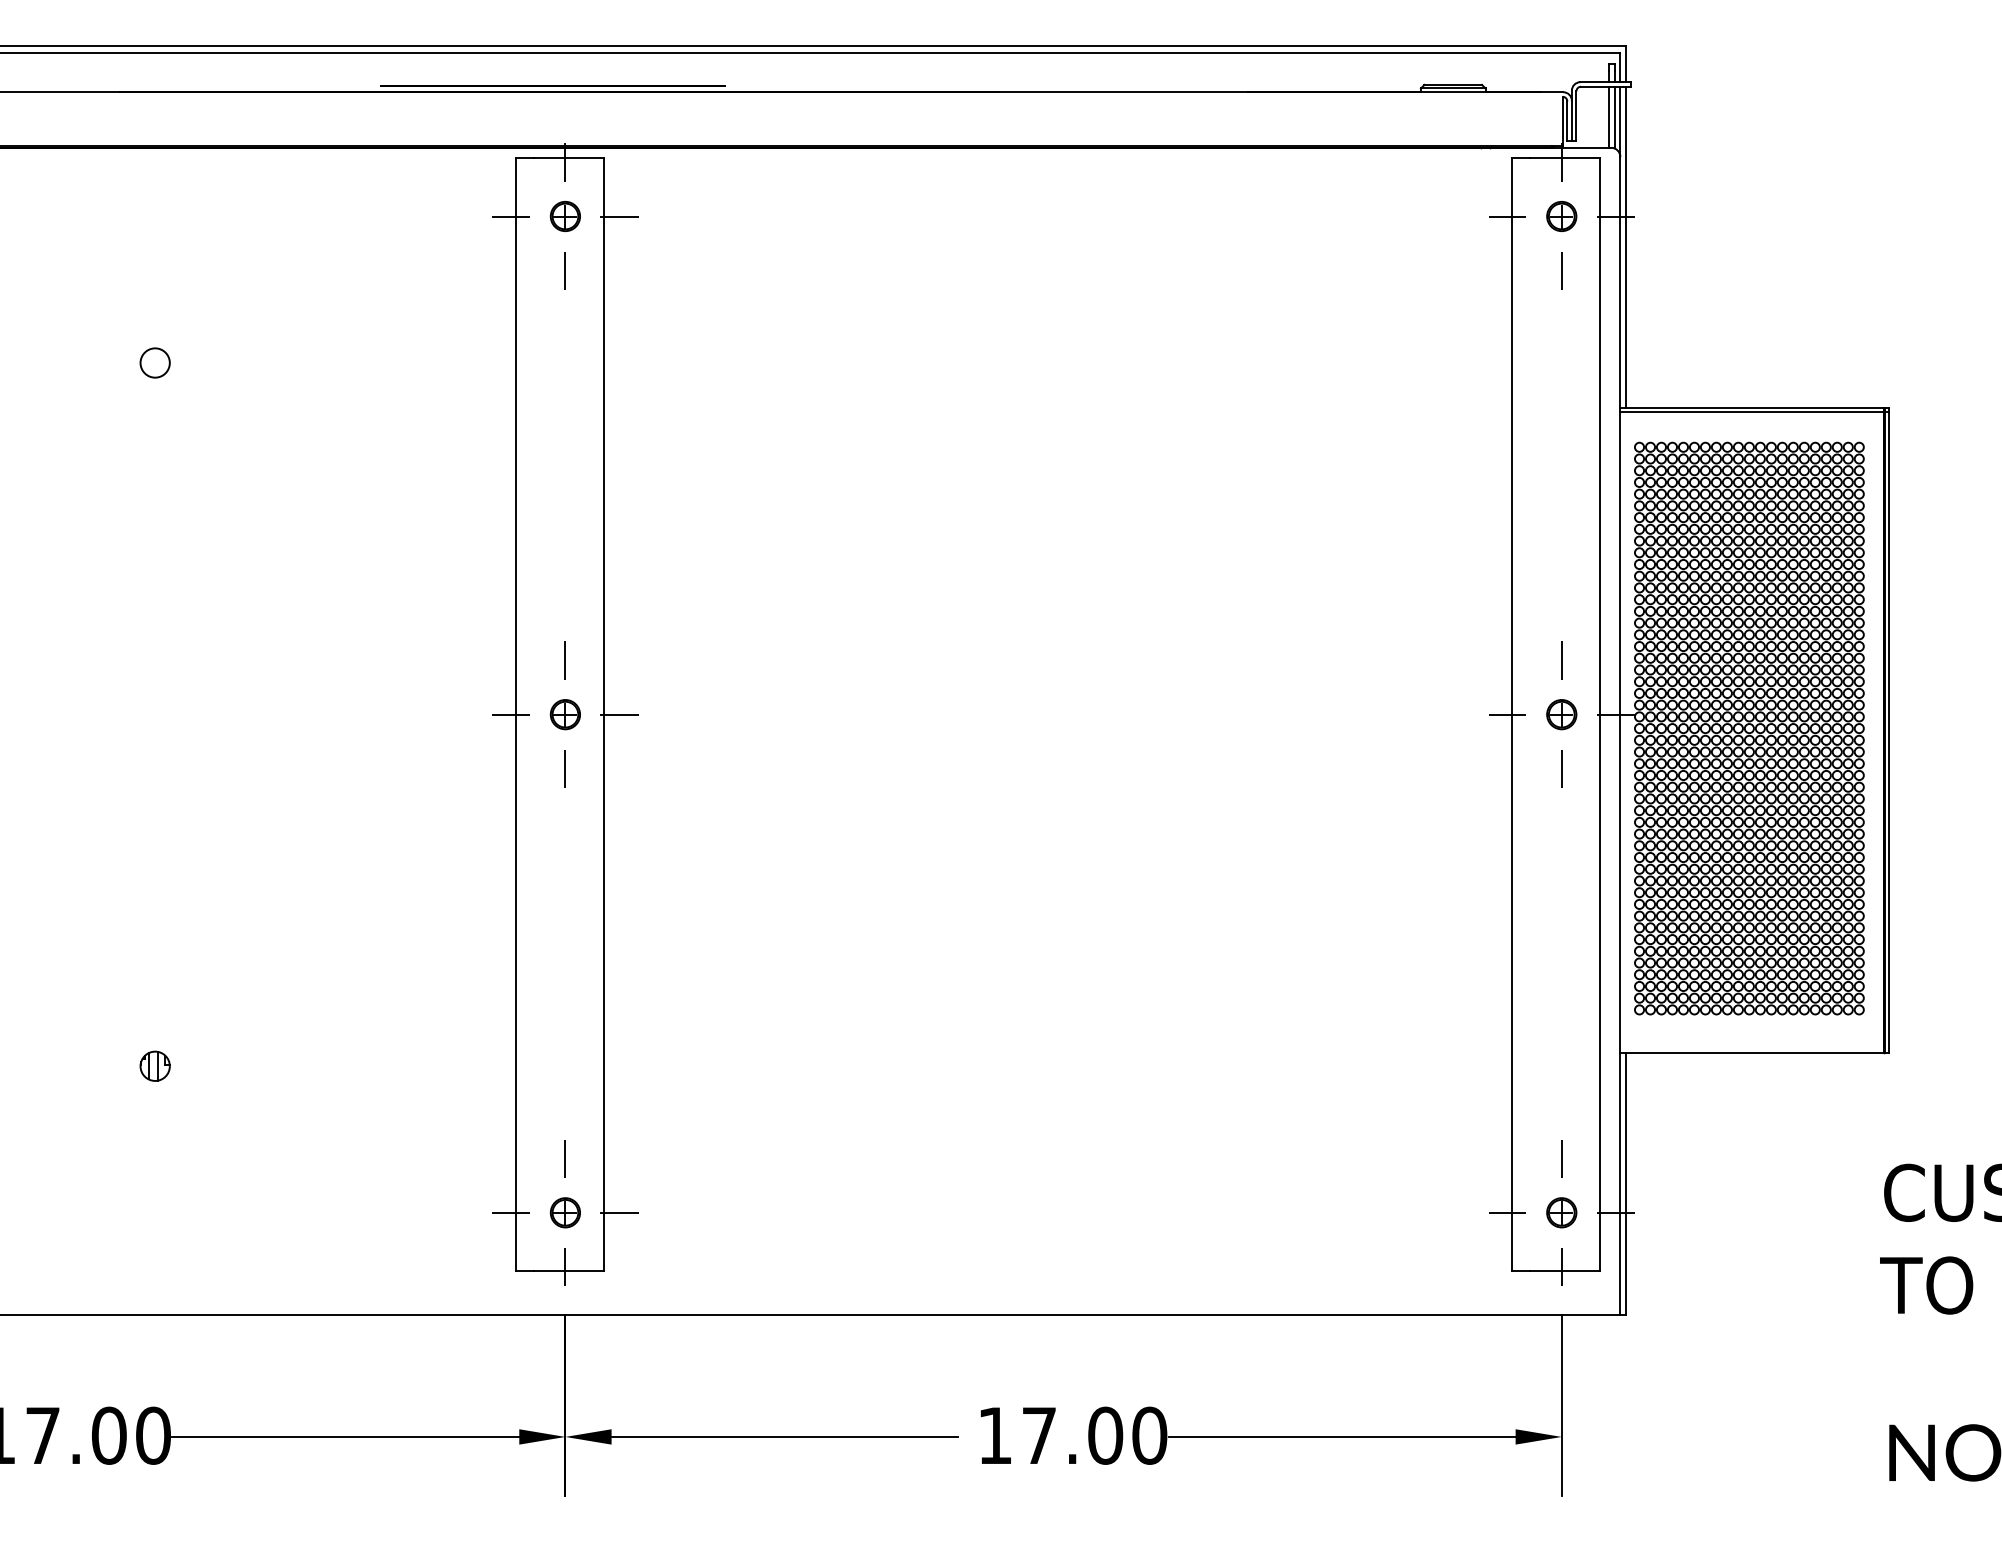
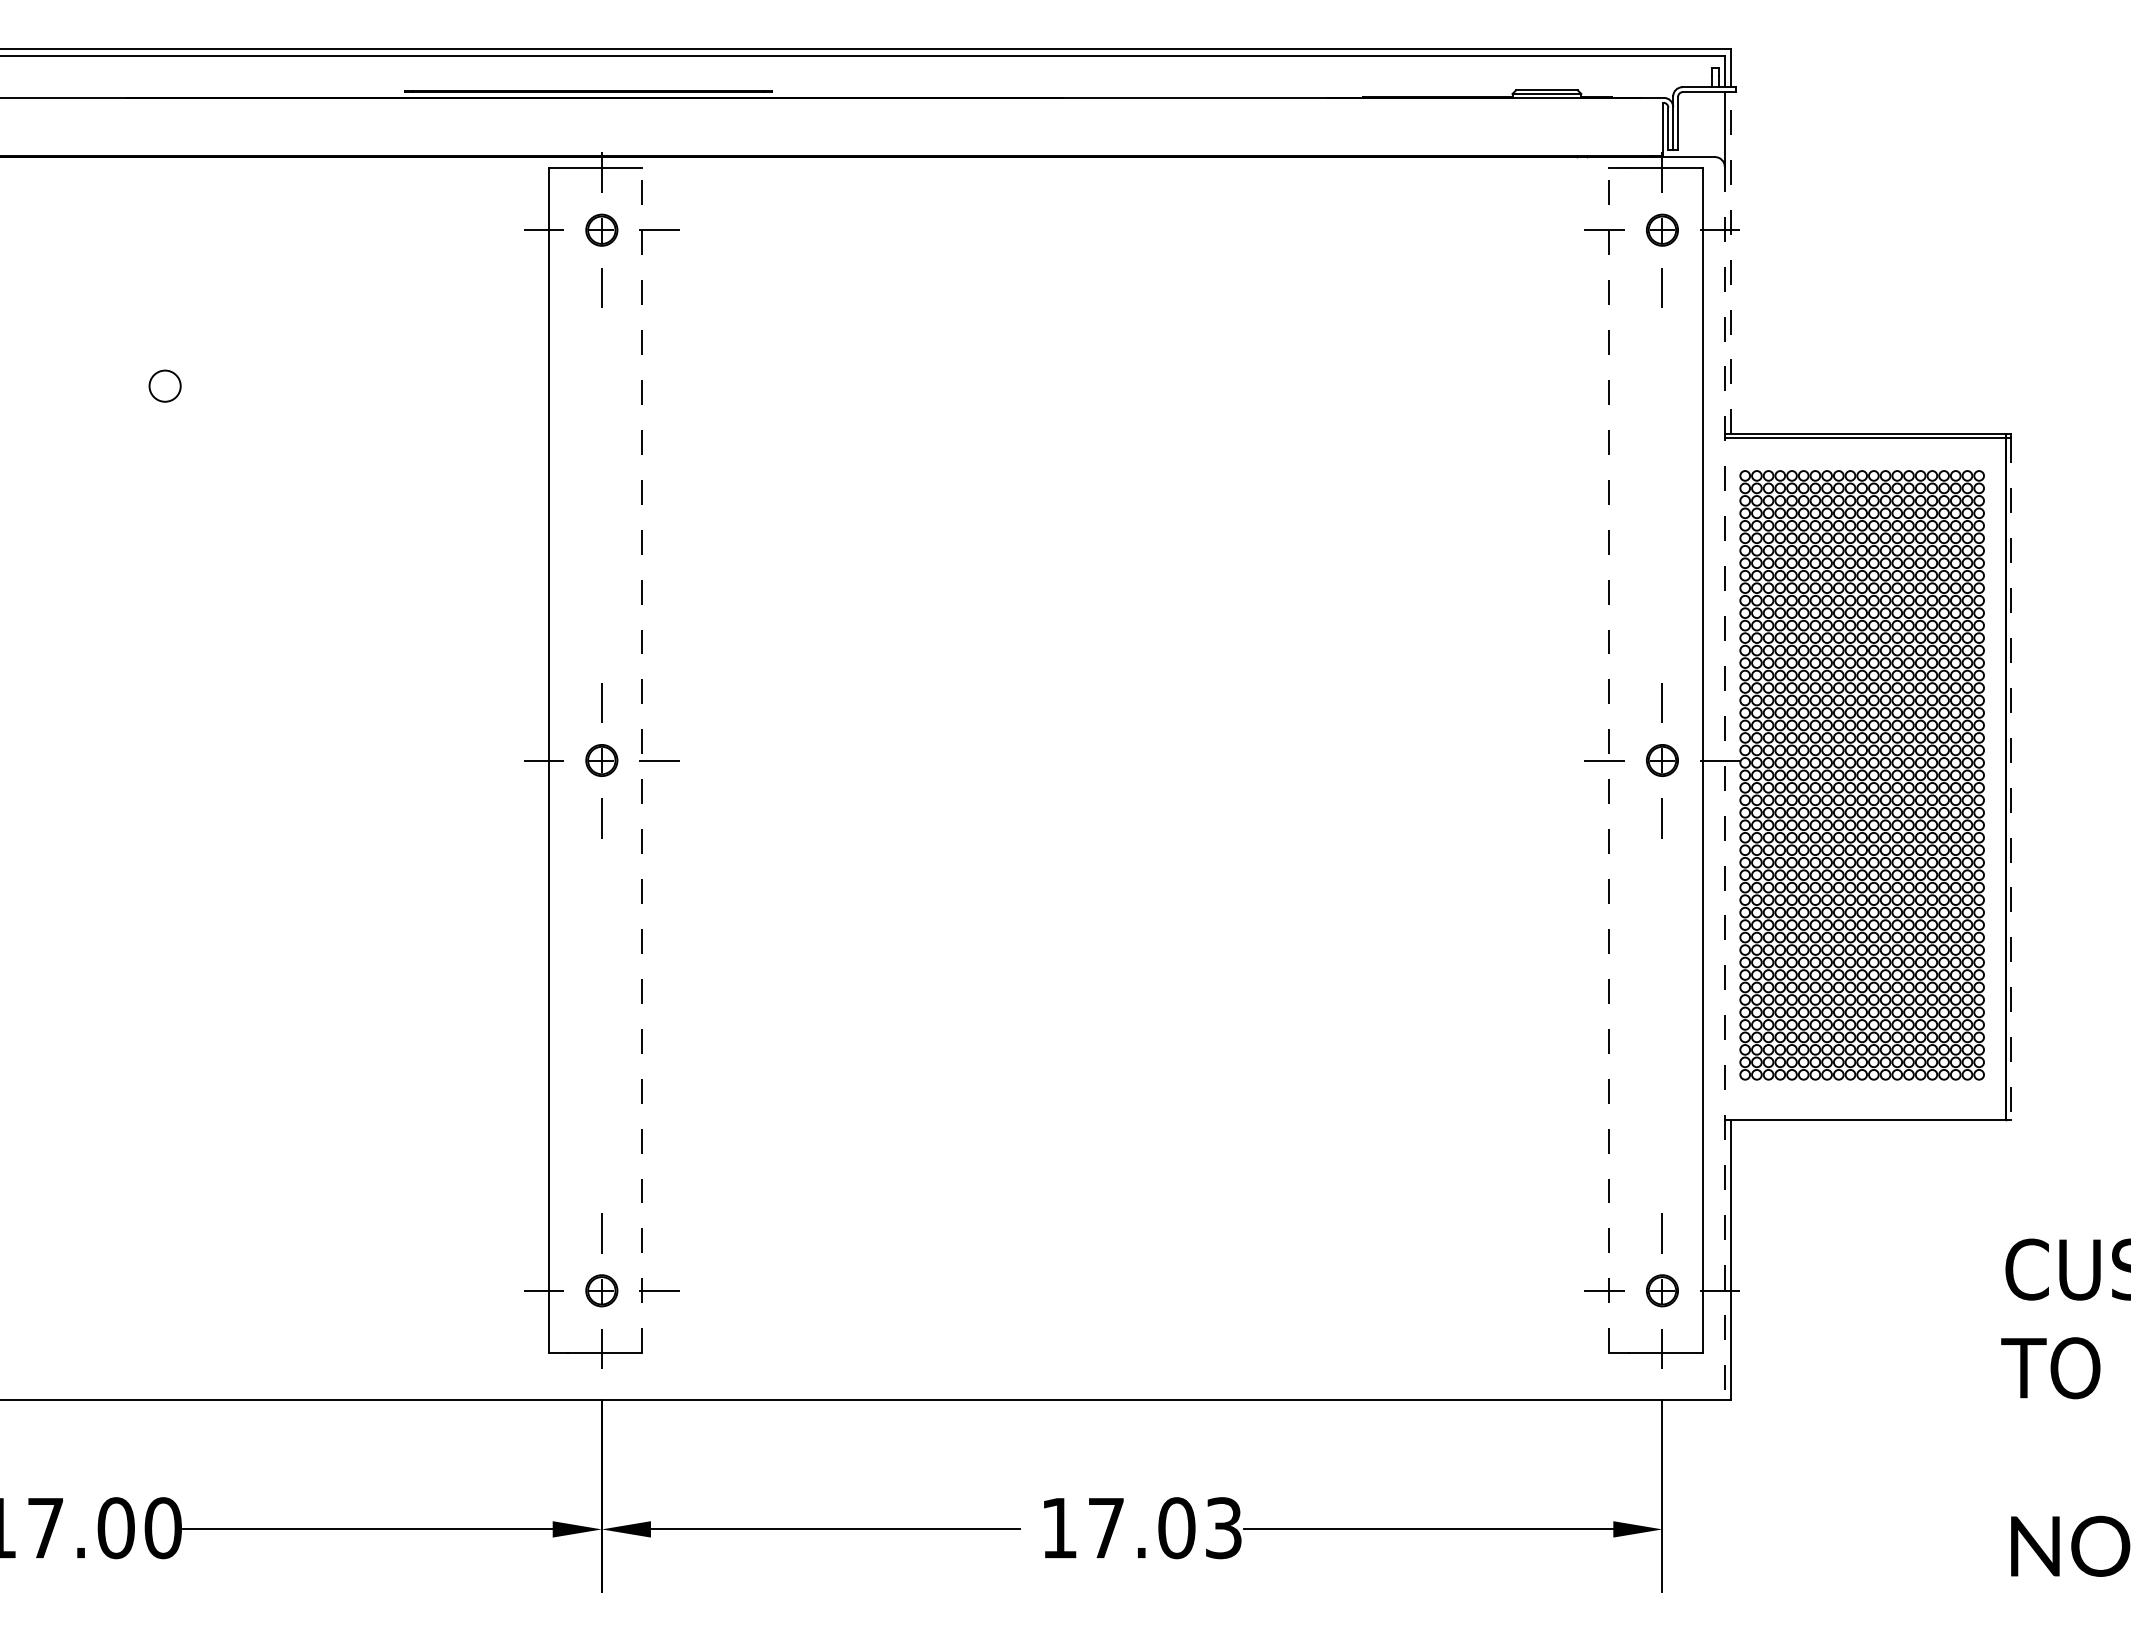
line: (1608, 117) -> (1712, 124), removed
line: (1614, 117) -> (1718, 124), removed
line: (1626, 246) -> (1731, 262), solid -> dashed
line: (603, 714) -> (642, 760), solid -> dashed
line: (1512, 714) -> (1609, 760), solid -> dashed
line: (1889, 732) -> (2011, 779), solid -> dashed
line: (1620, 736) -> (1724, 783), solid -> dashed
part: (154, 1065) -> (164, 1134), removed
text: (1149, 1436) -> (1223, 1528), 17.00 -> 17.03

